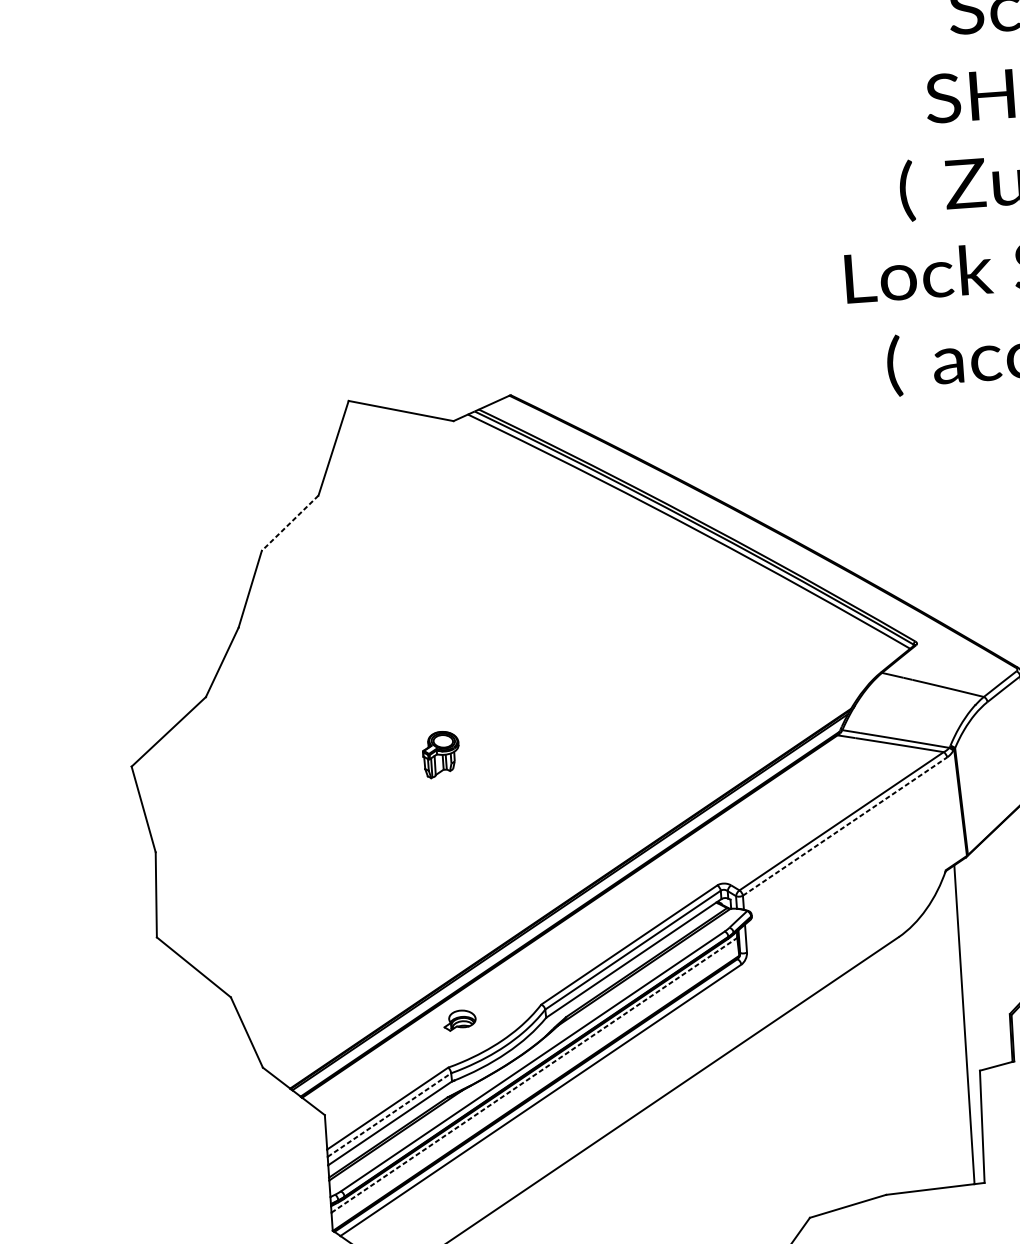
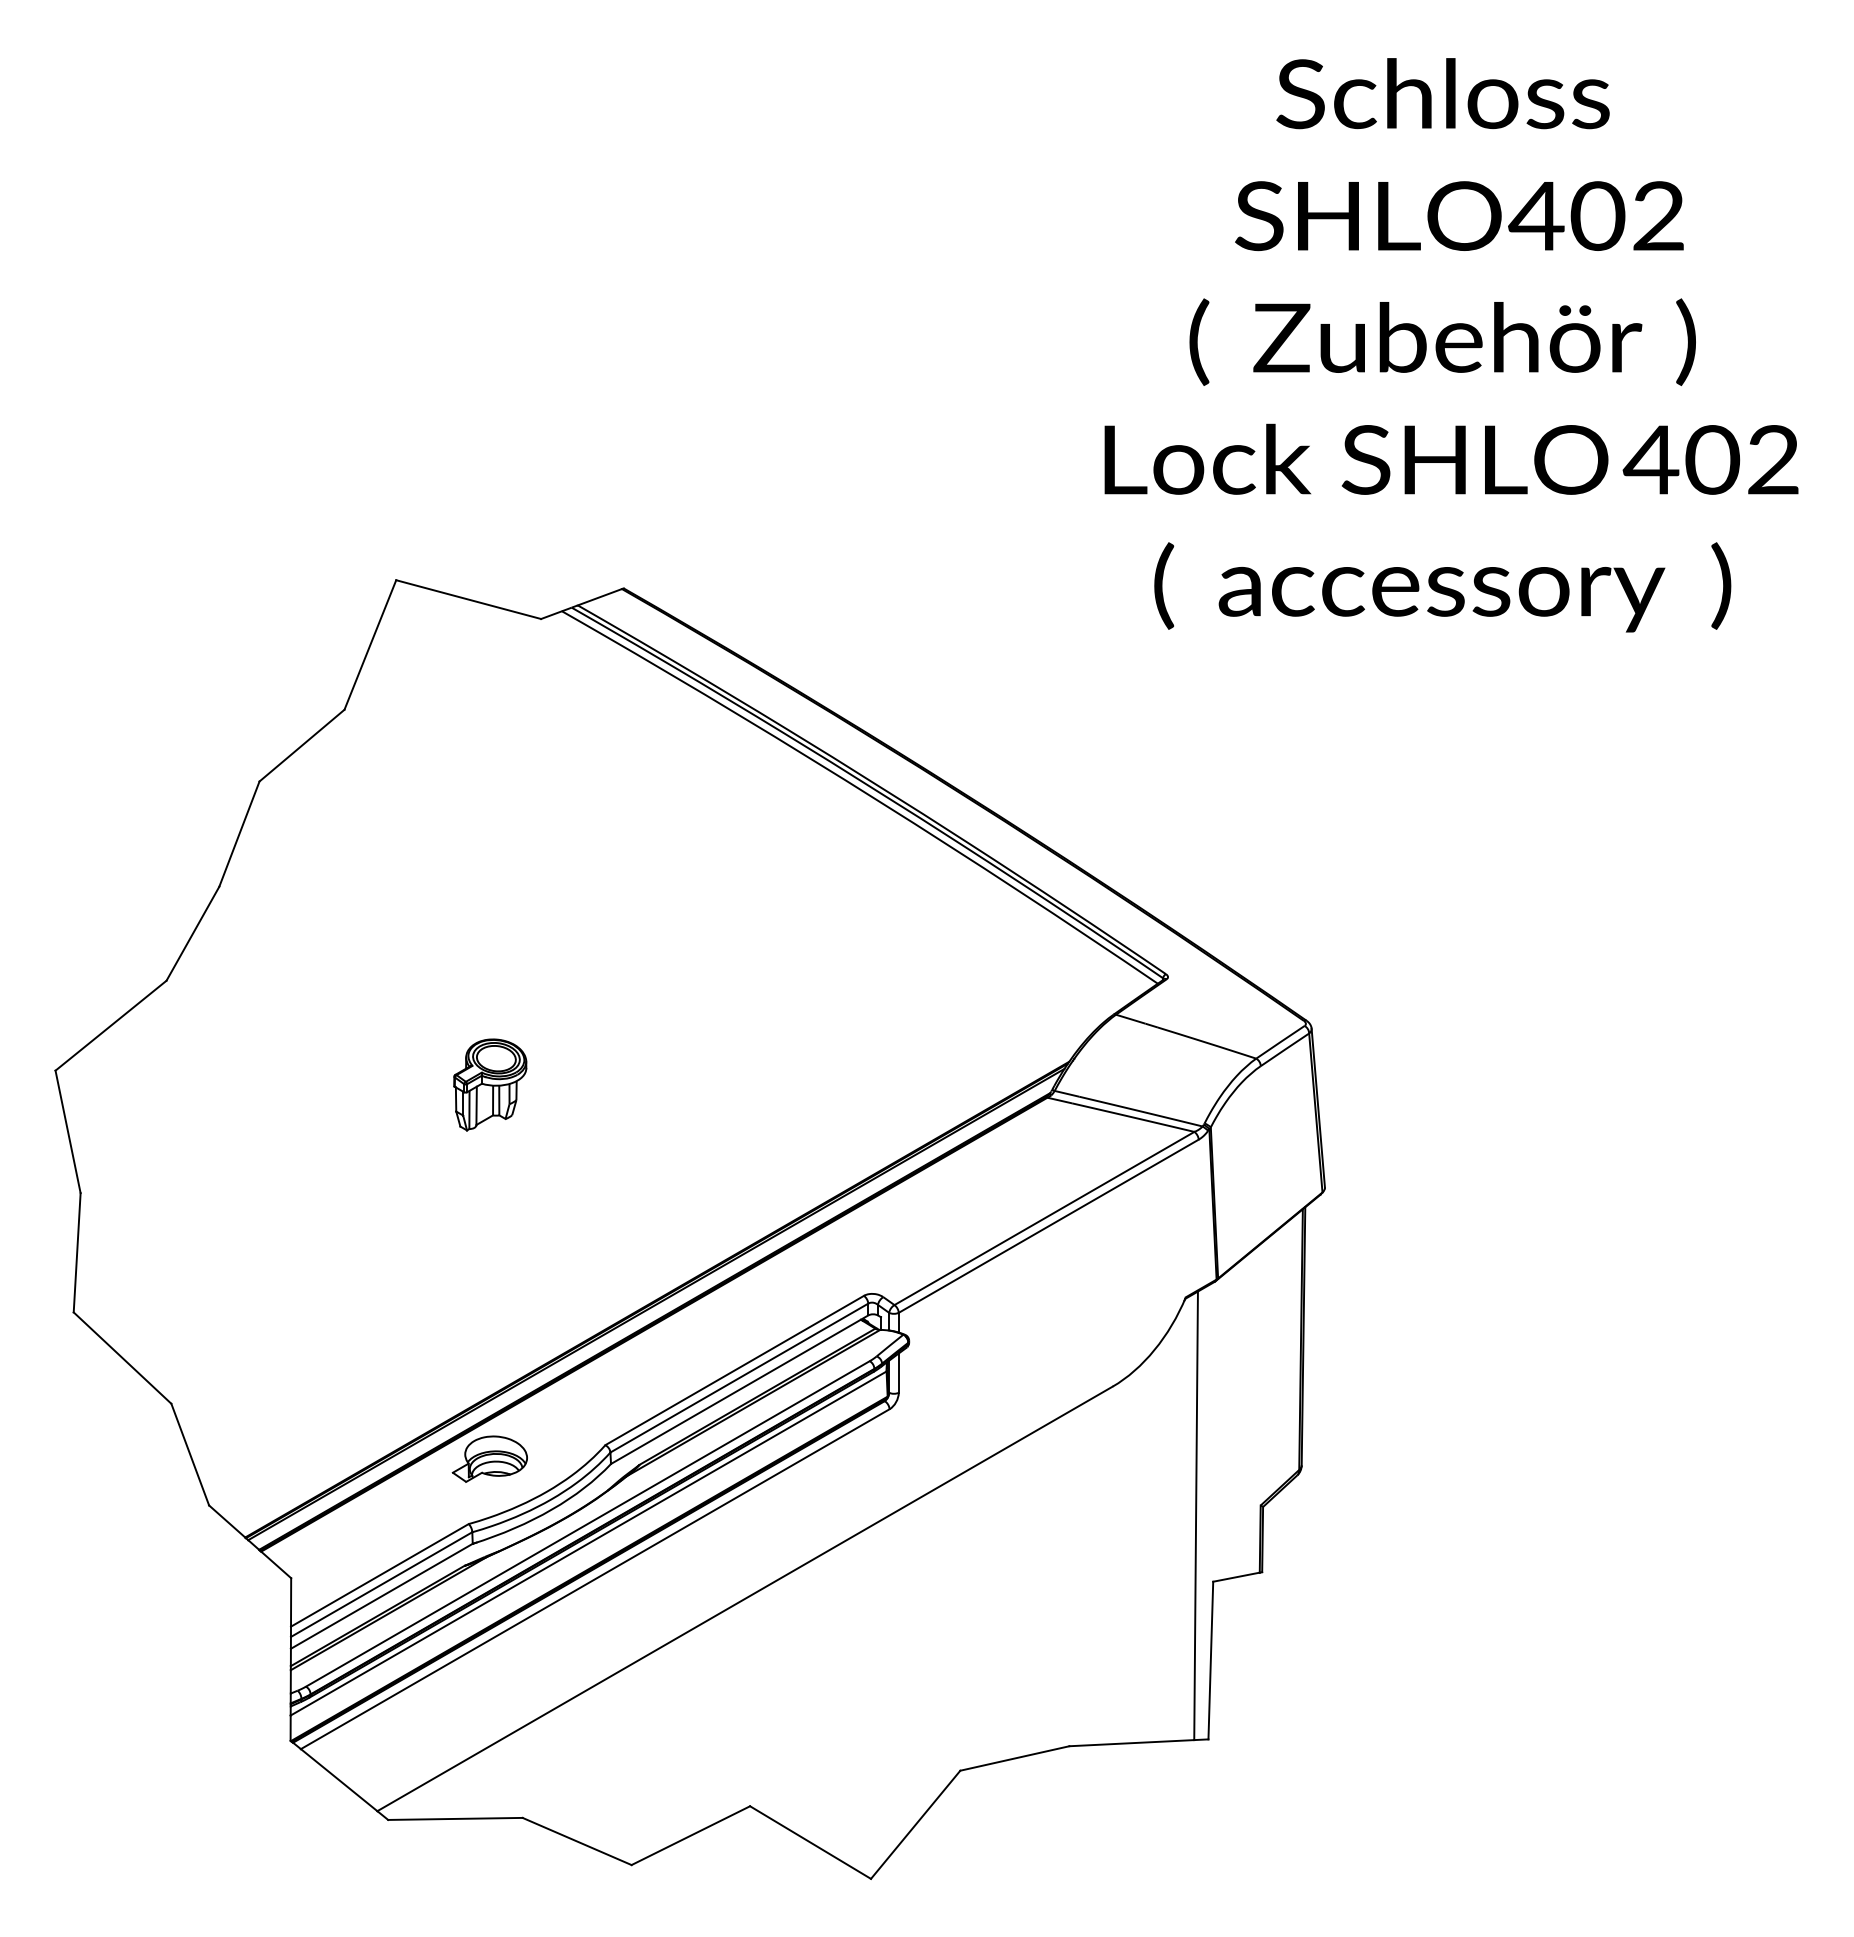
line: (290, 523) -> (302, 745), dashed -> solid
part: (441, 754) -> (490, 1084), size x1.43
line: (845, 826) -> (1049, 1225), dashed -> solid
part: (459, 1020) -> (489, 1458), size x1.67
line: (534, 1075) -> (589, 1543), dashed -> solid
line: (389, 1115) -> (381, 1584), dashed -> solid

